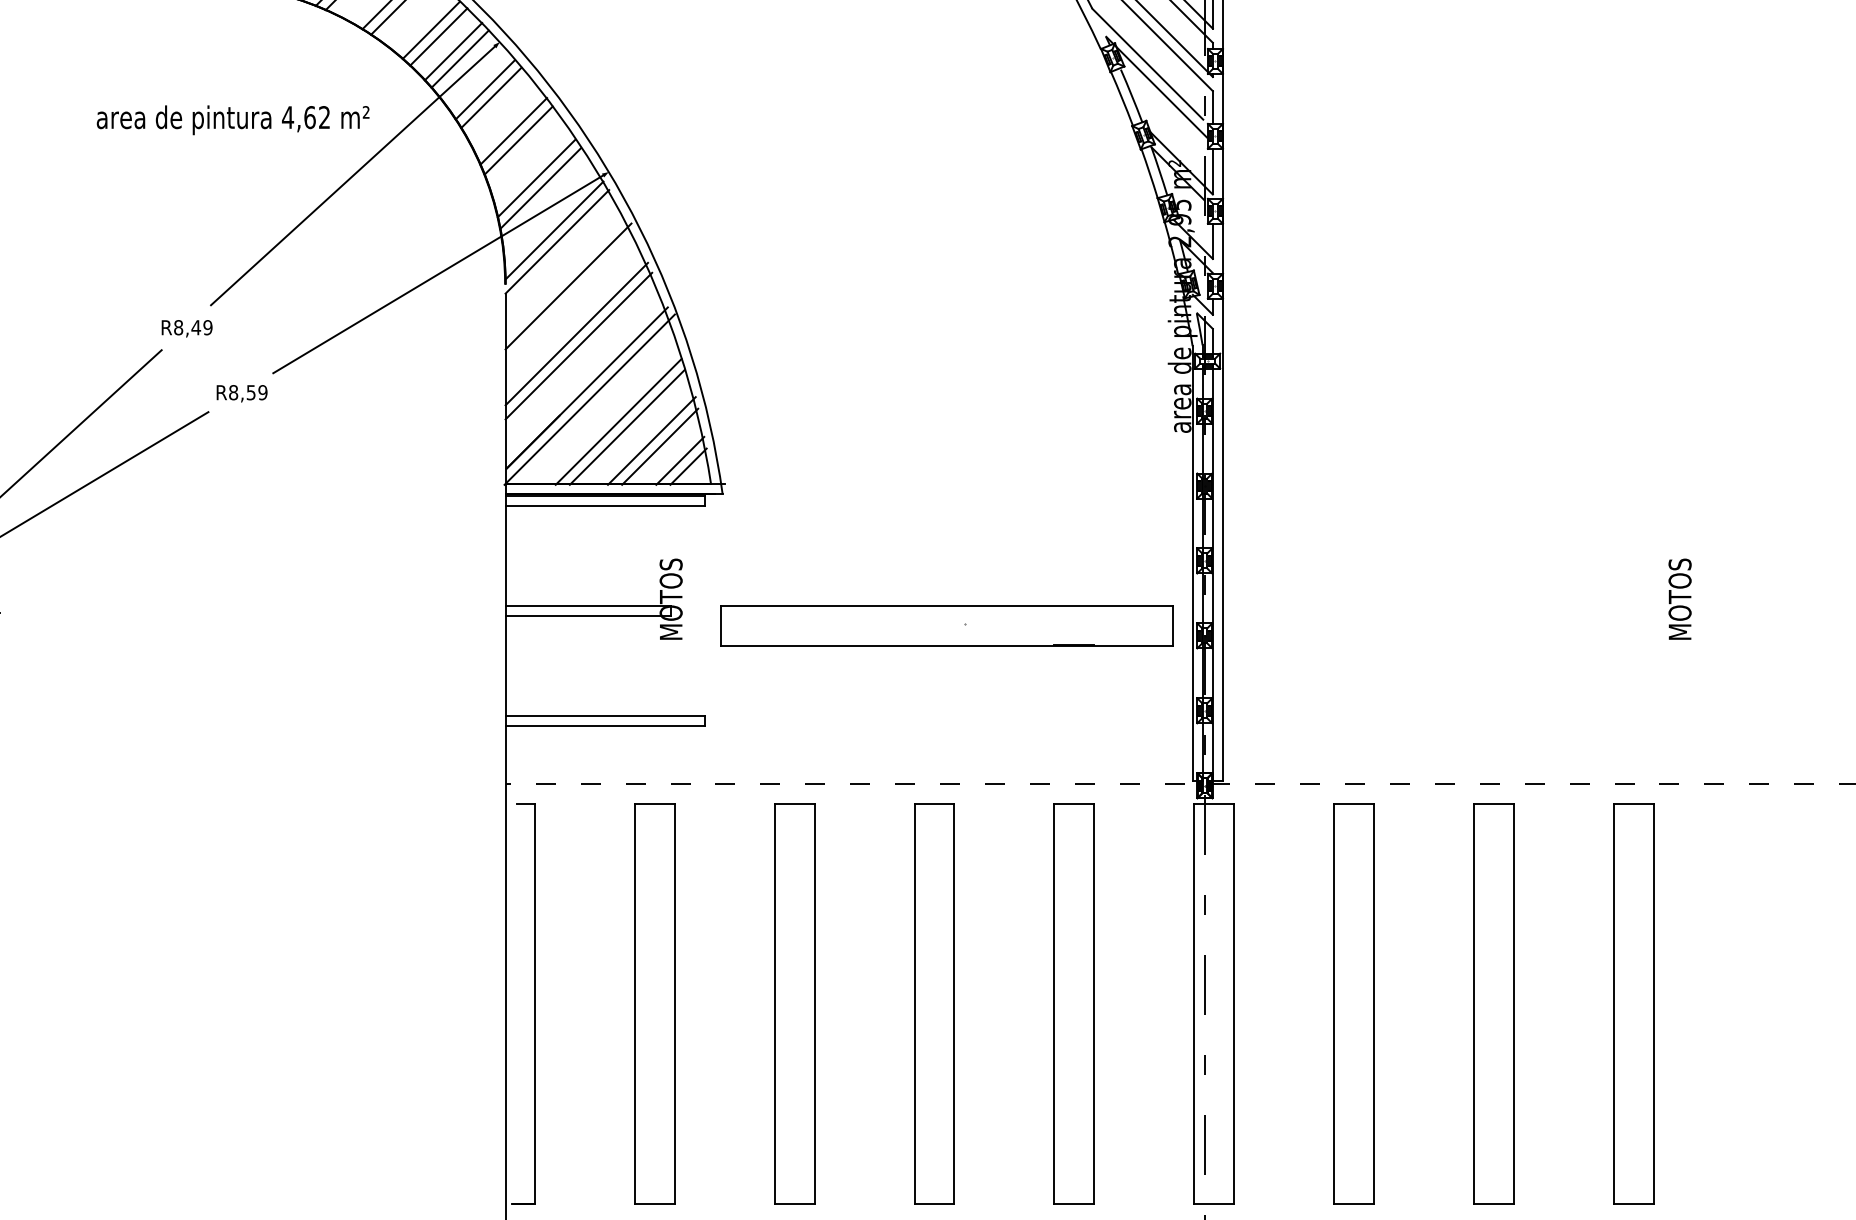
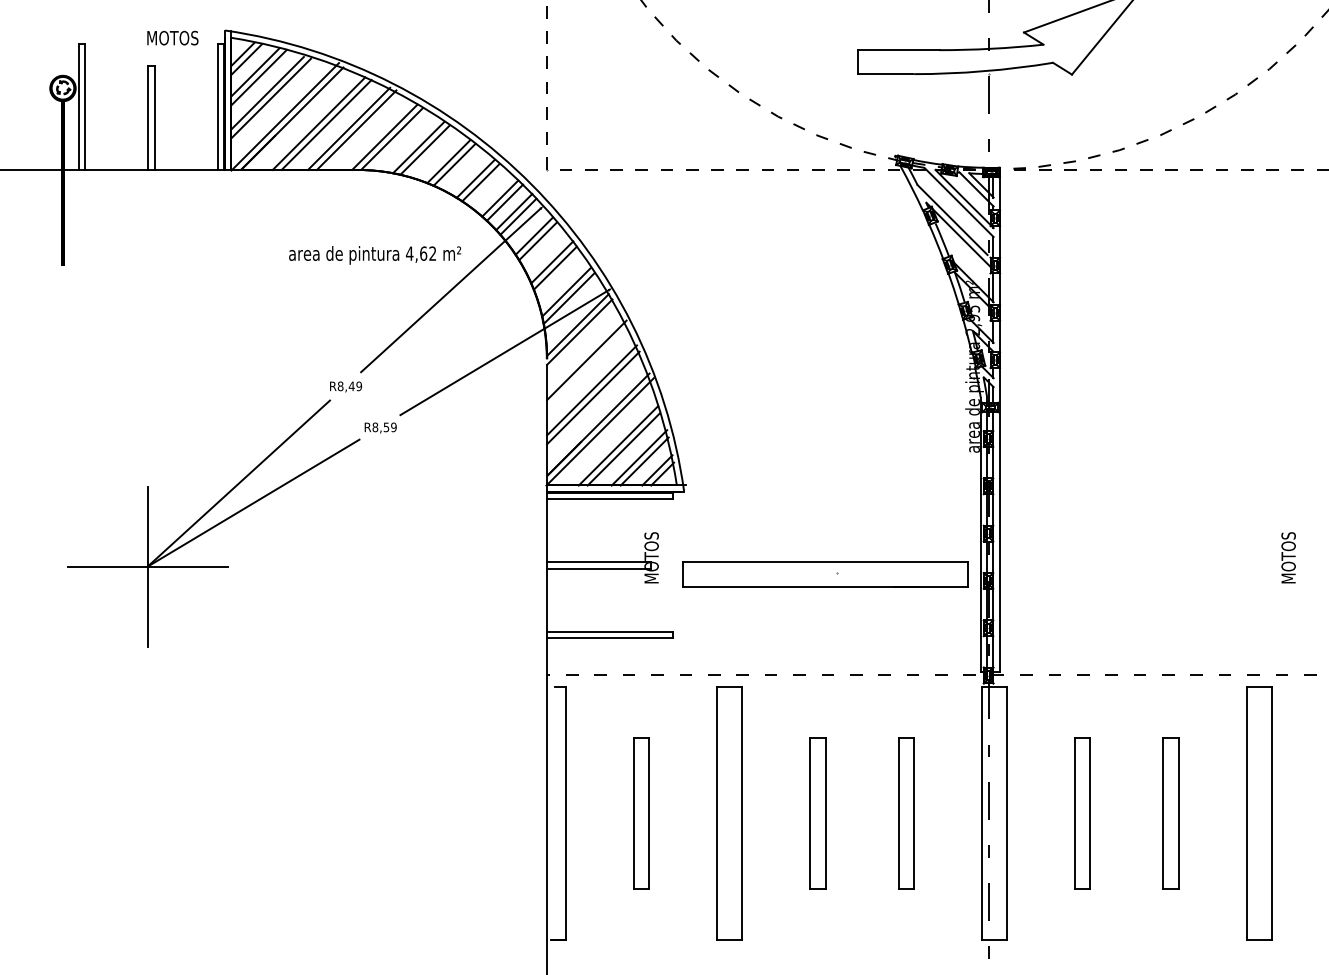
part: (655, 1004) -> (641, 813), size x0.6
part: (933, 1004) -> (817, 813), size x0.6
part: (1074, 1004) -> (906, 813), size x0.6
part: (1353, 1004) -> (1082, 813), size x0.6
part: (1492, 1004) -> (1170, 813), size x0.6

